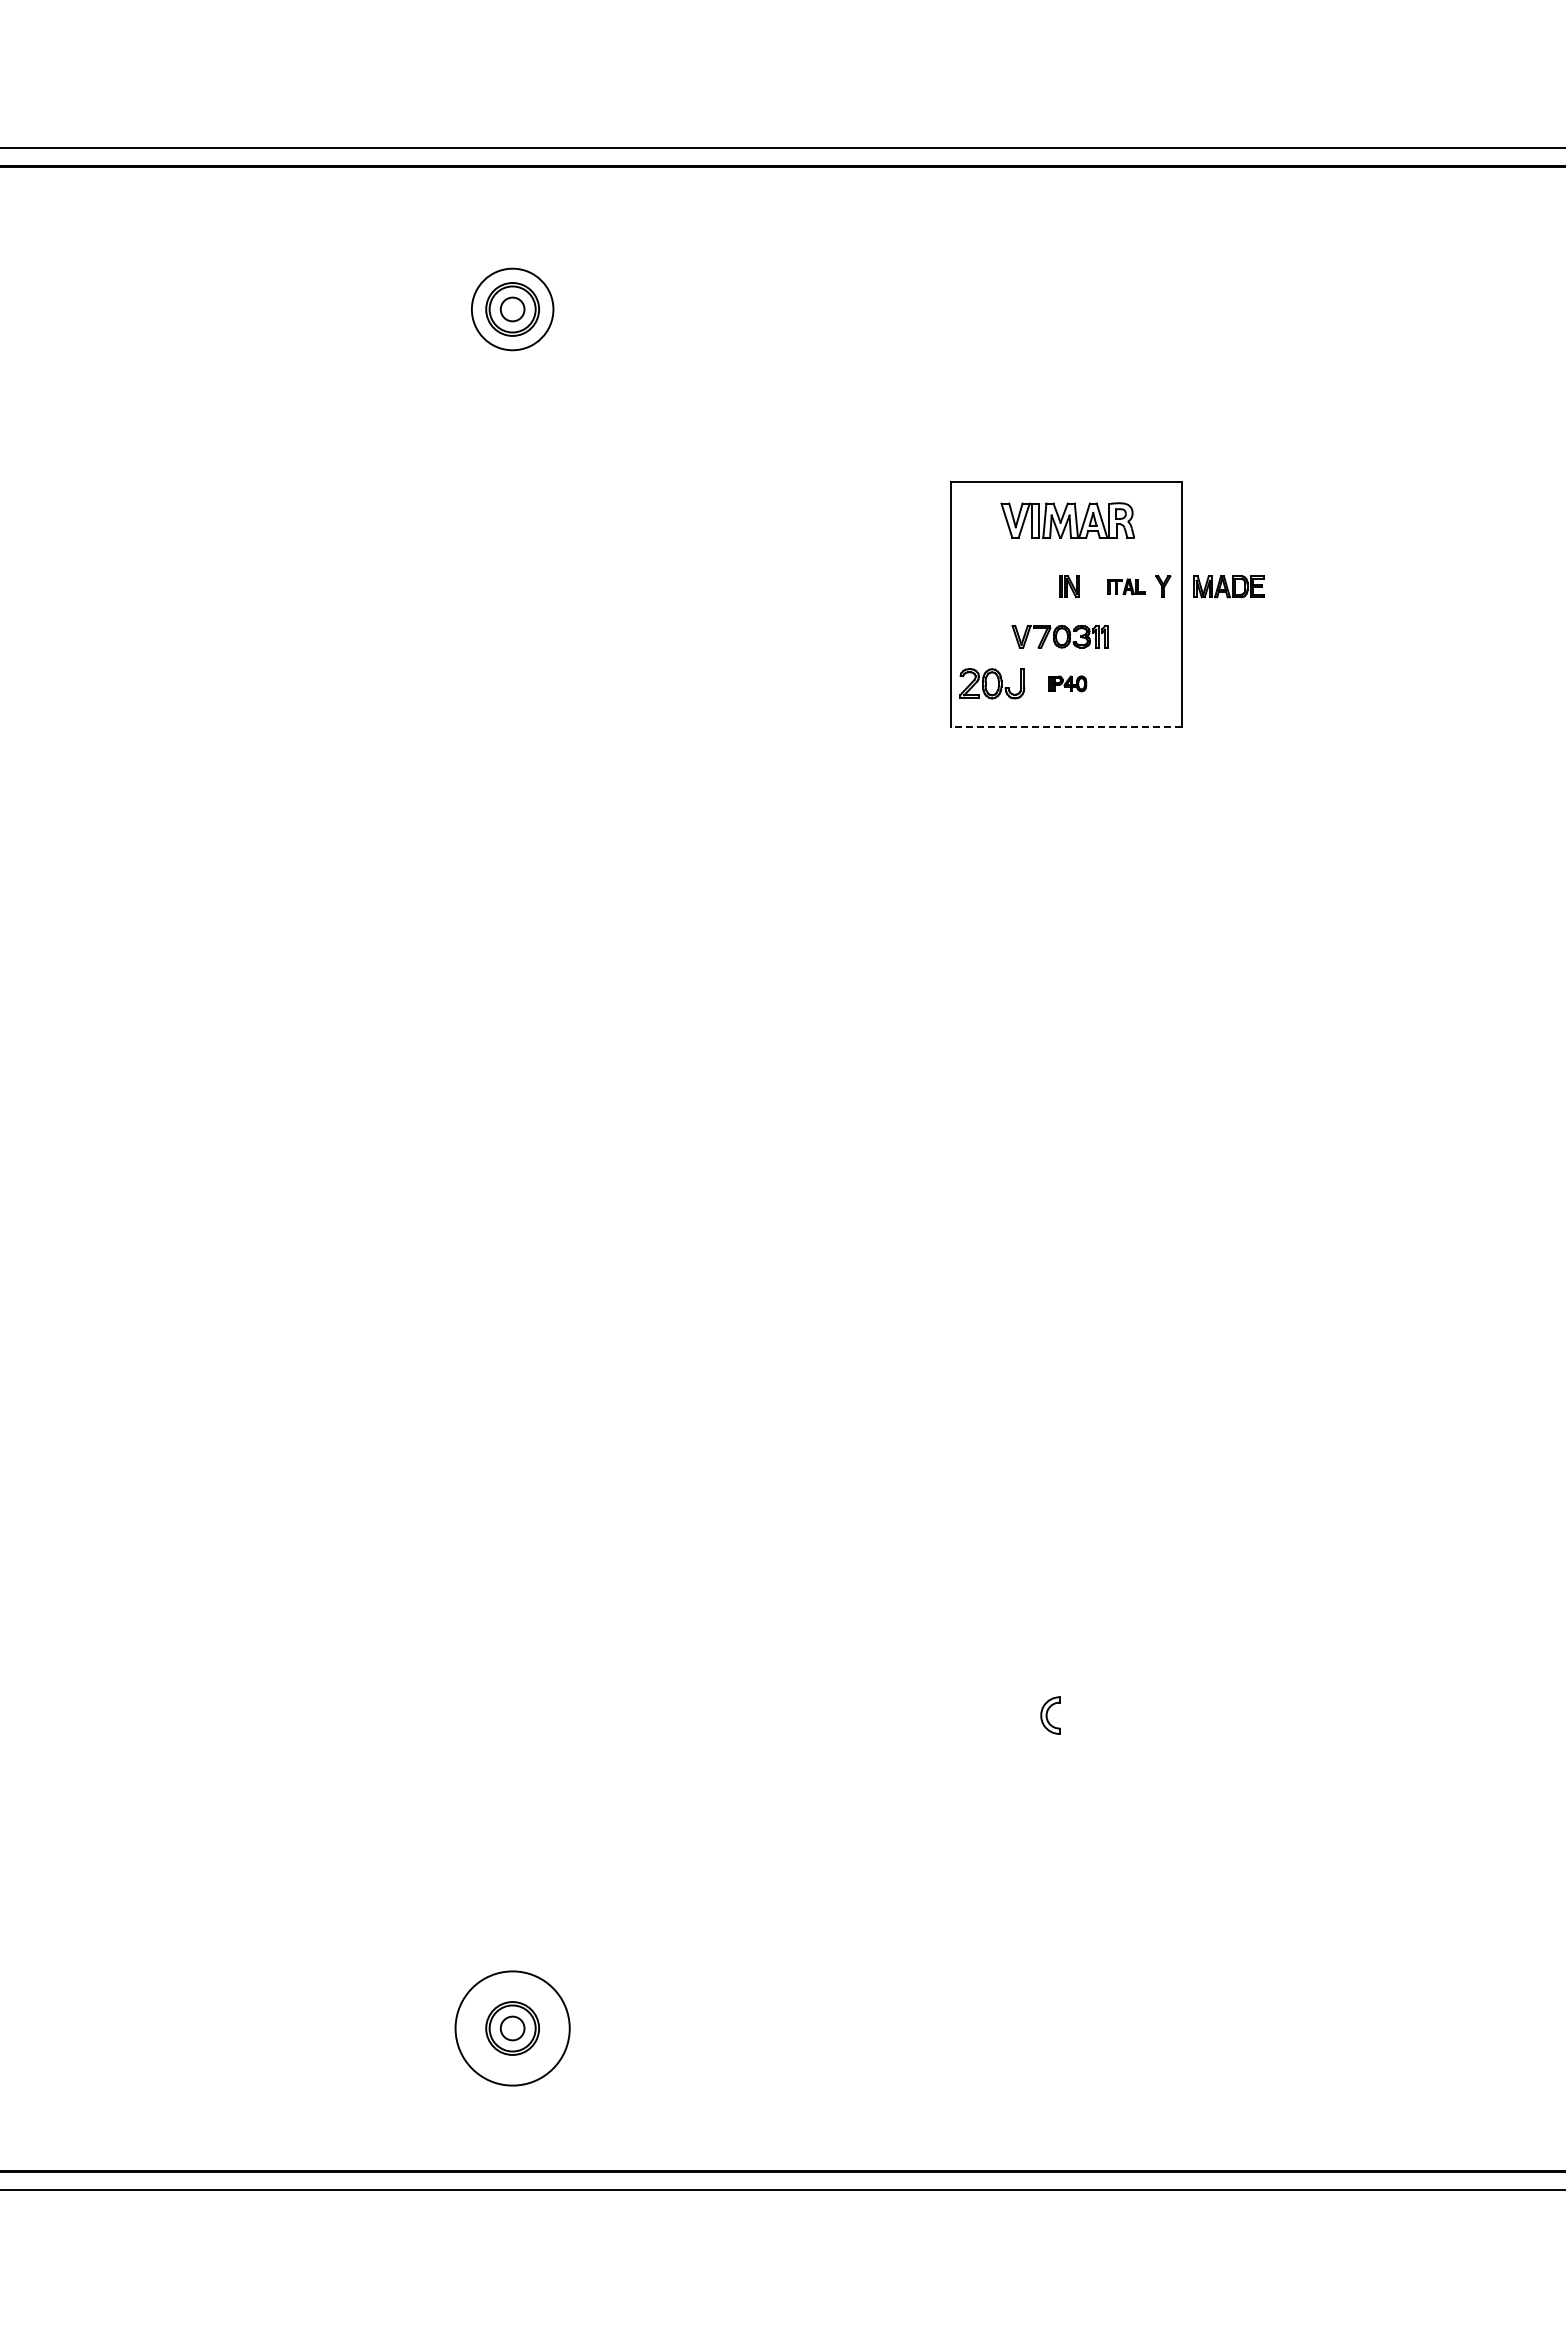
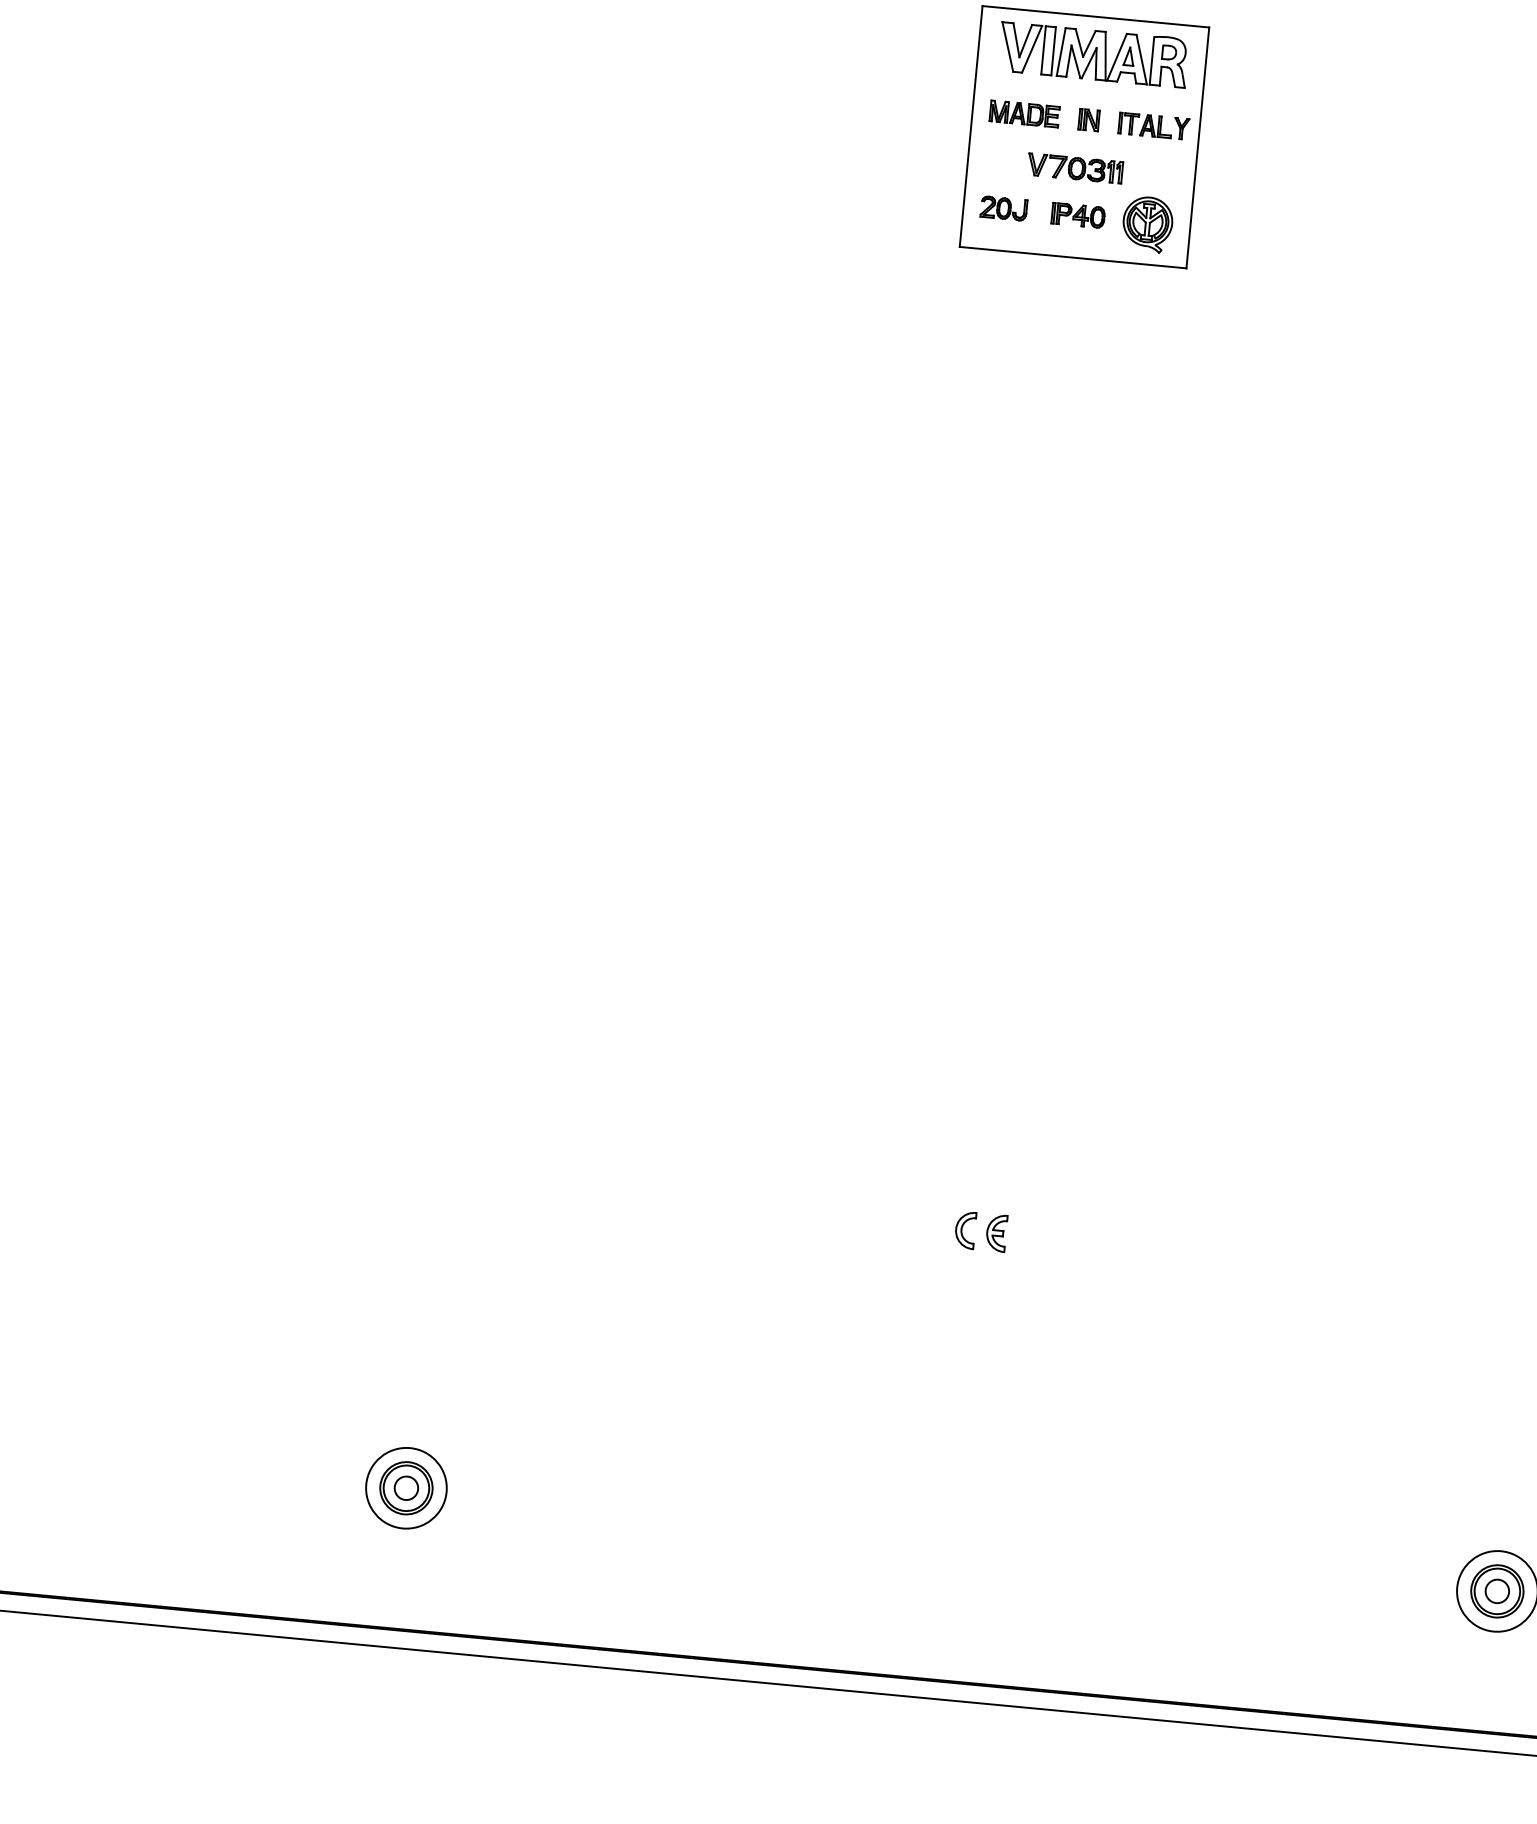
part: (1067, 520) -> (1093, 54), size x1.43
part: (1126, 586) -> (1145, 125), size x1.43
part: (1228, 586) -> (1024, 113), moved
part: (992, 683) -> (1004, 208), size x0.71
part: (1067, 683) -> (1078, 215), size x1.43
part: (1137, 686) -> (1146, 224), added
line: (1066, 726) -> (1073, 257), dashed -> solid
part: (1082, 1715) -> (996, 1233), added
circle: (512, 2028) -> (406, 1488), size x0.71

